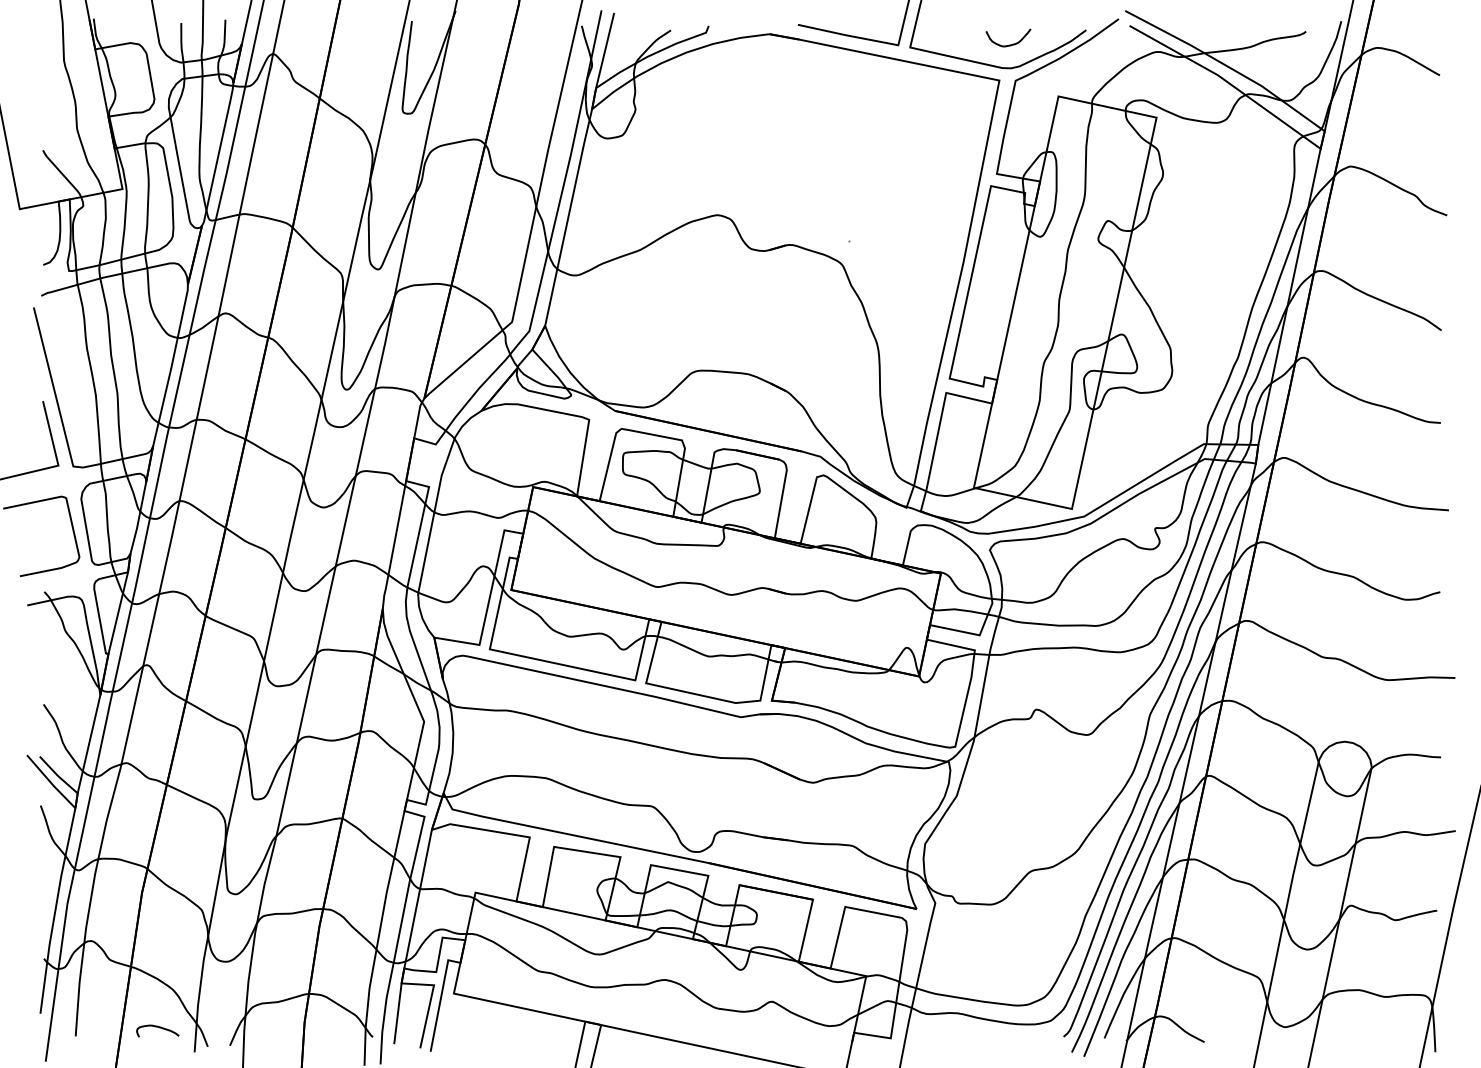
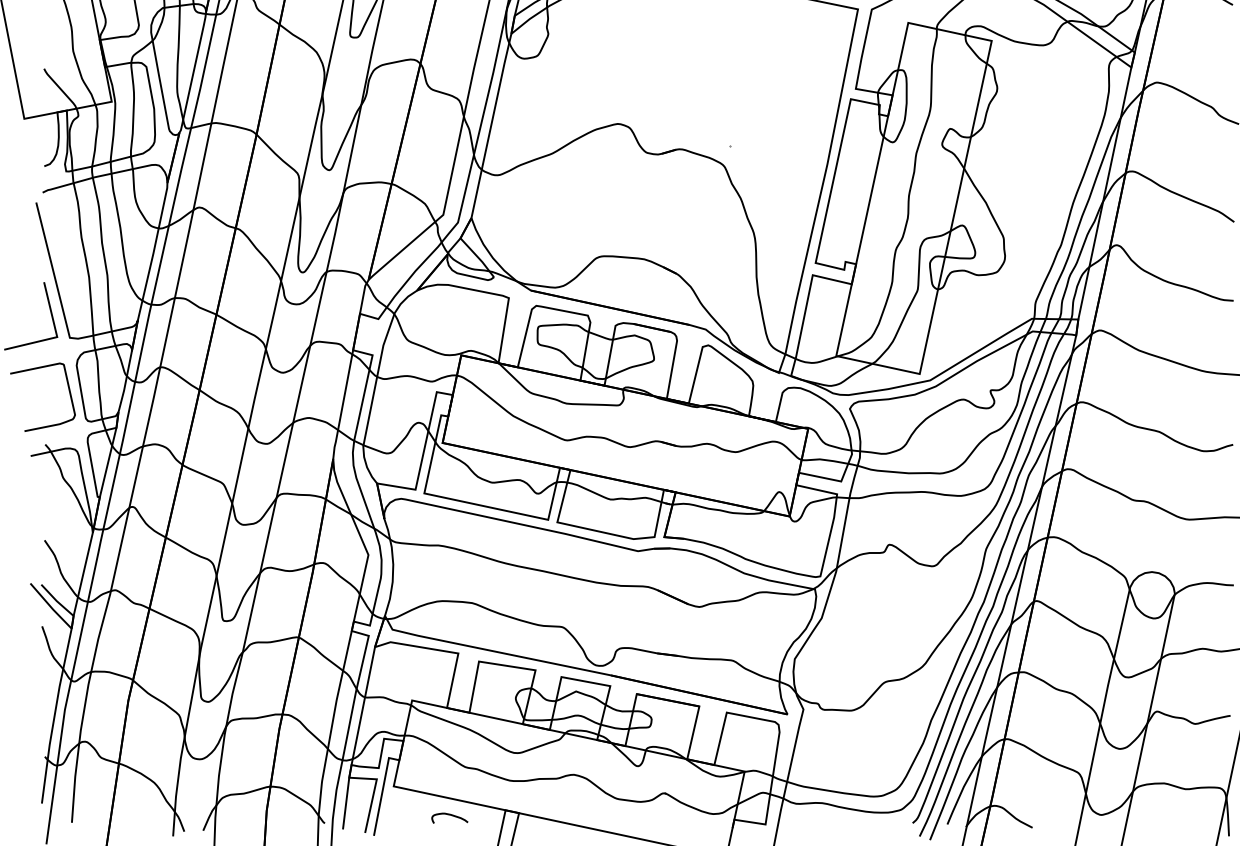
curve: (159, 1028) -> (451, 816), moved

